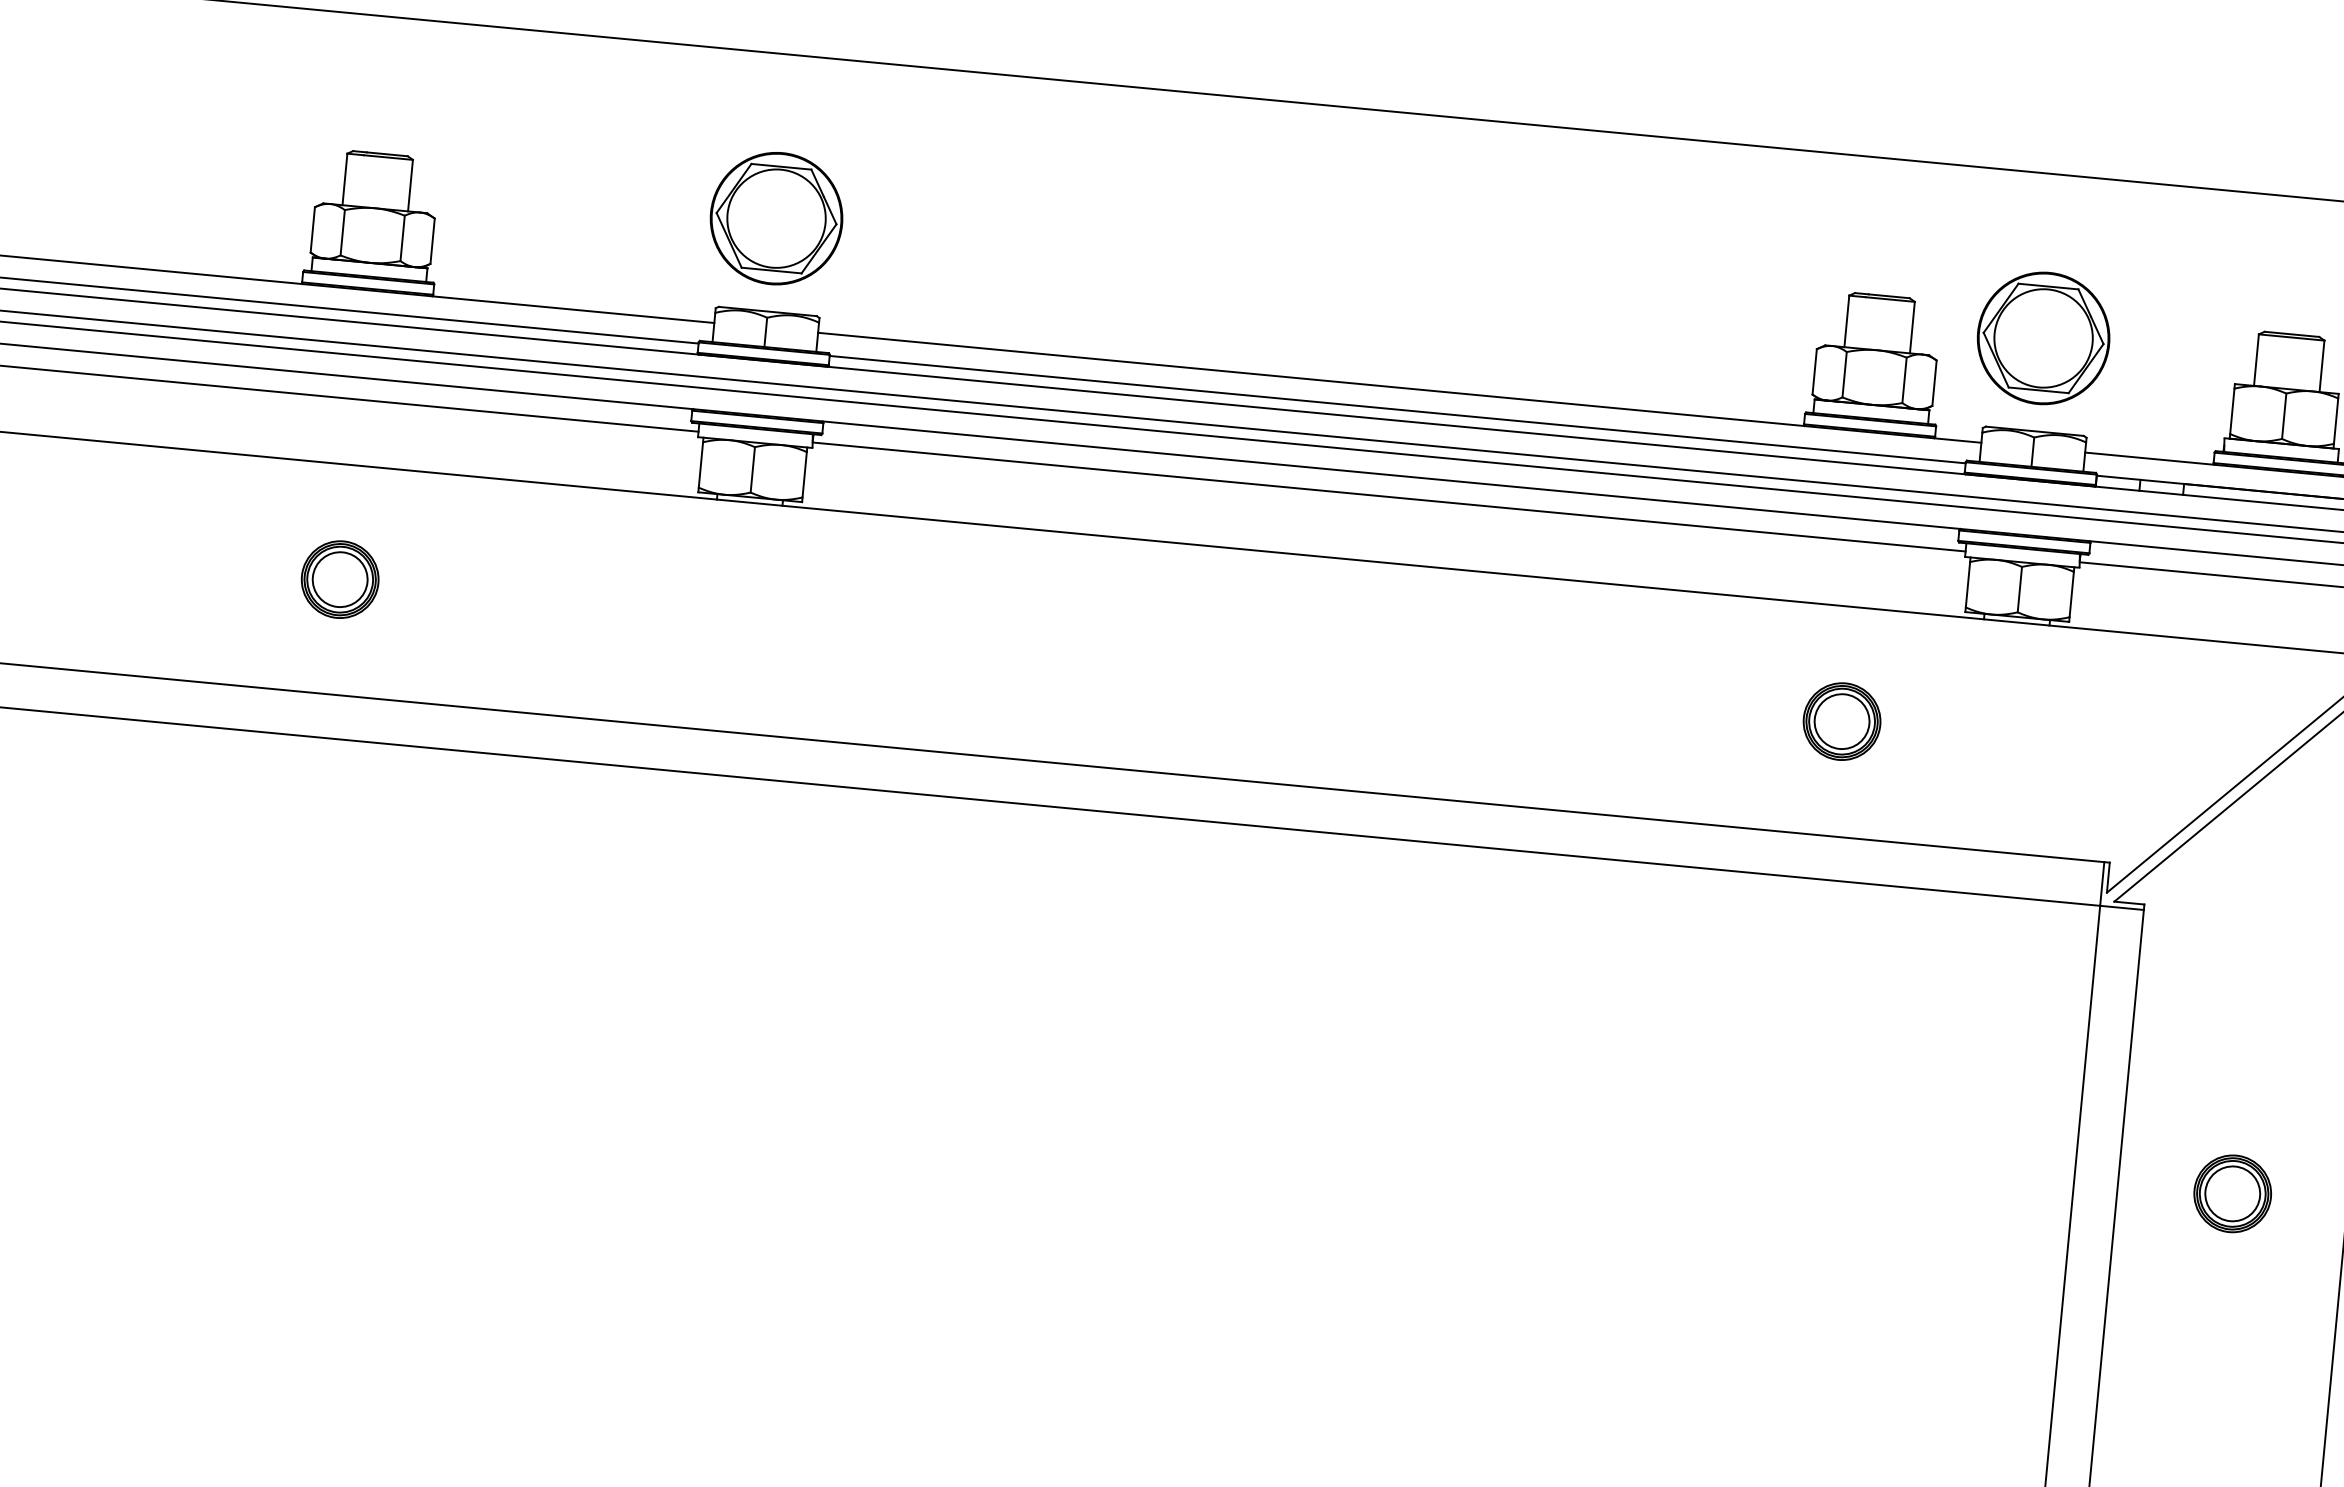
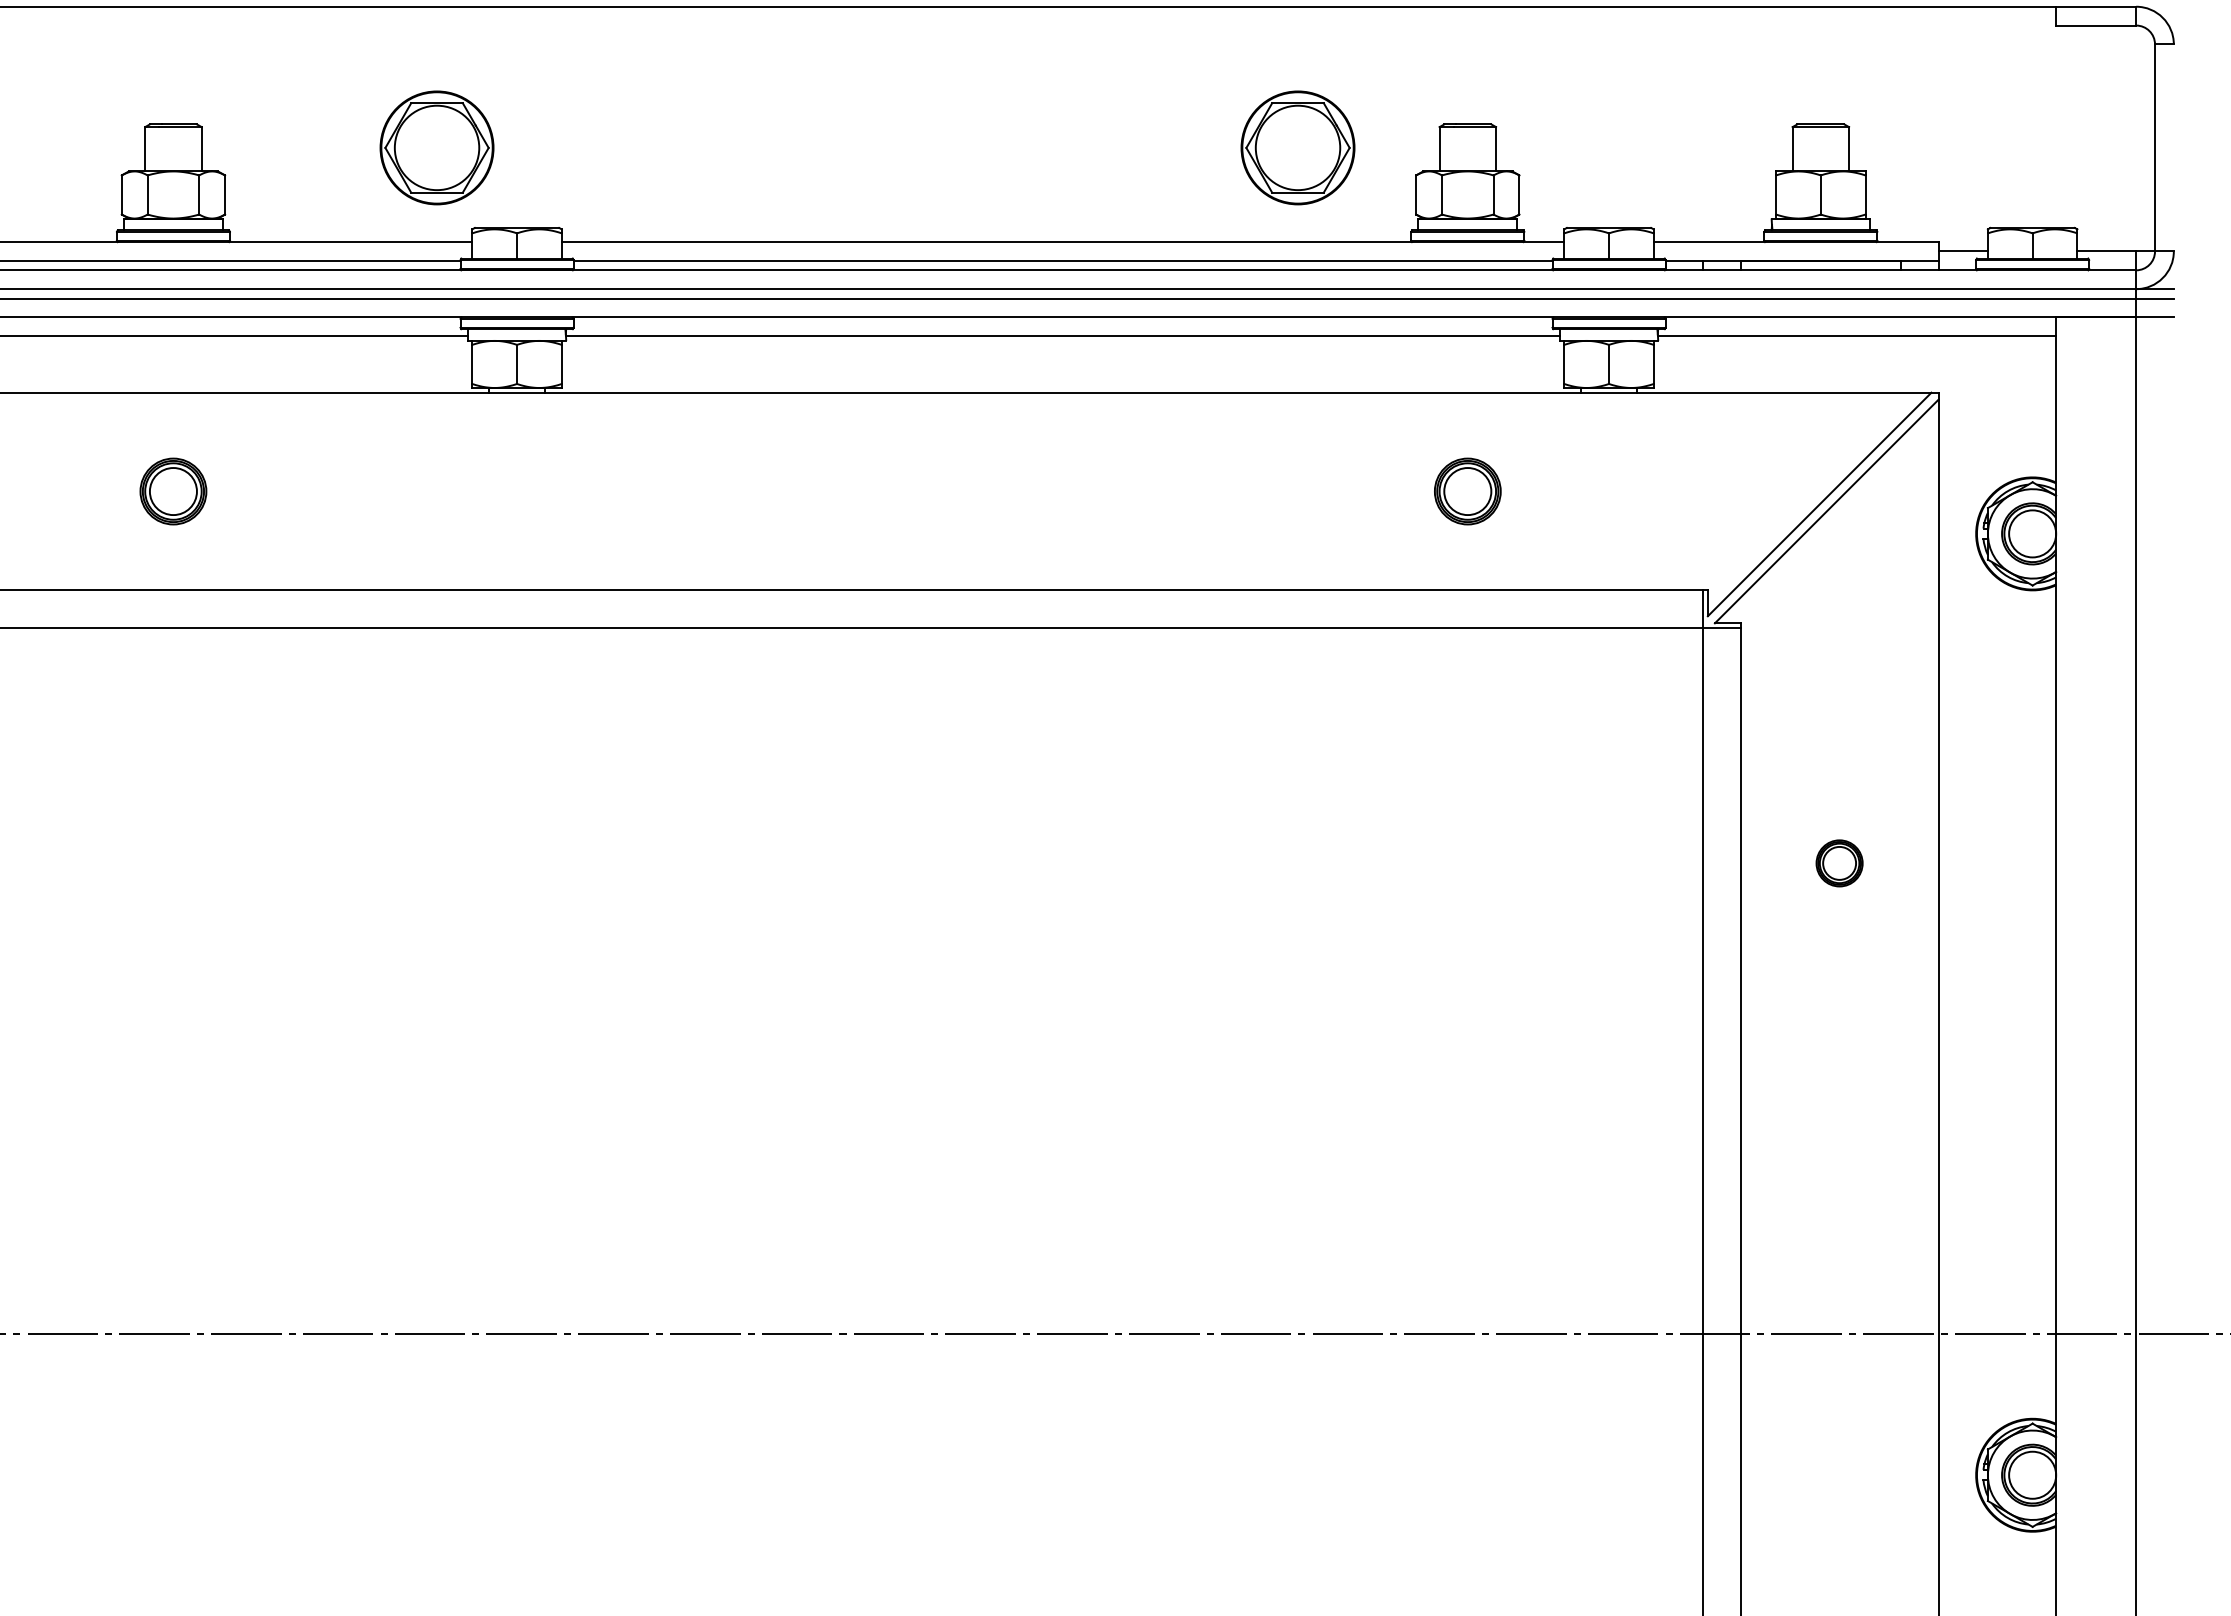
part: (775, 218) -> (436, 147), moved
part: (2043, 337) -> (1297, 147), moved
part: (2232, 1194) -> (1839, 863), size x0.7

